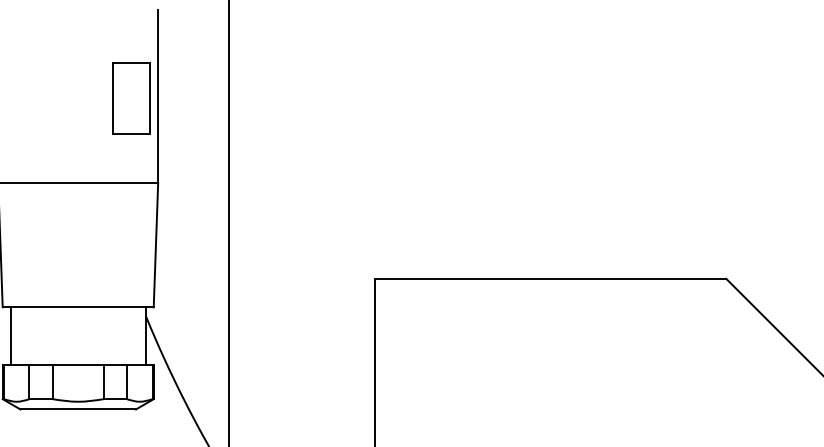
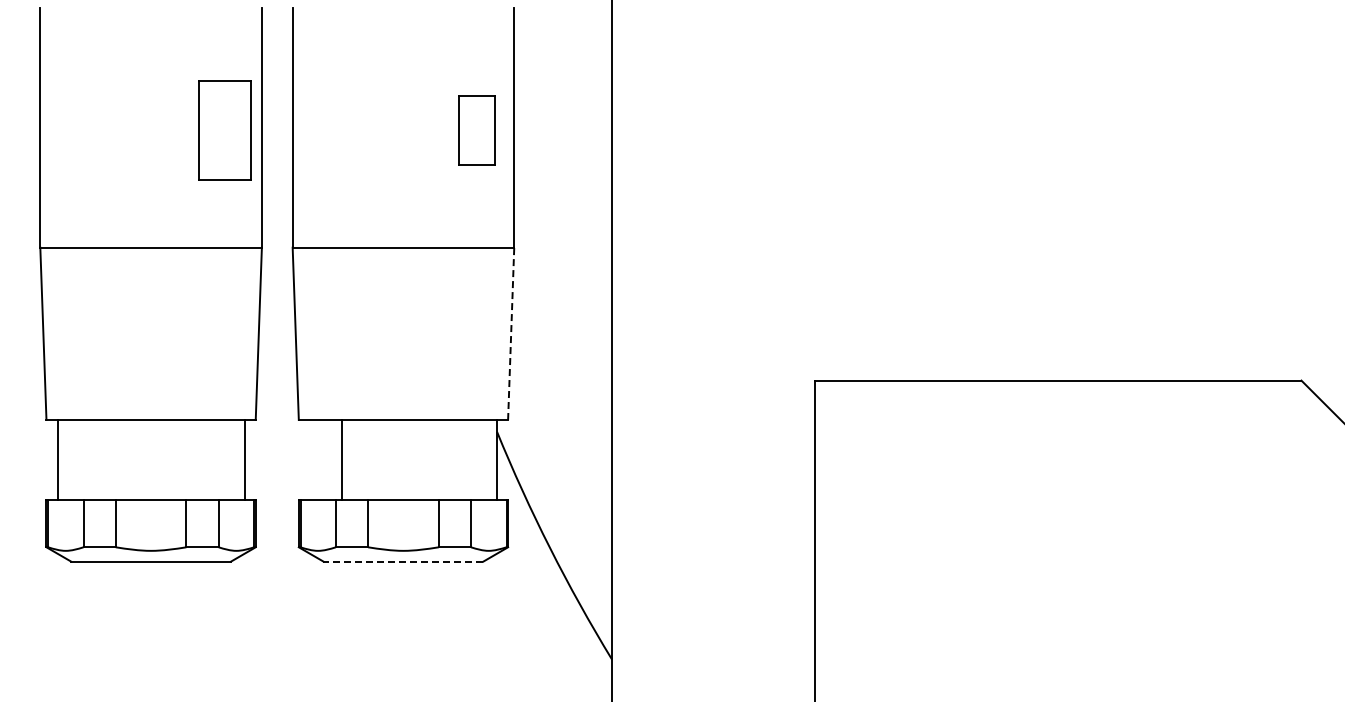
part: (131, 98) -> (477, 130), size x0.7
line: (156, 244) -> (511, 333), solid -> dashed
line: (10, 336) -> (341, 460), moved
line: (77, 409) -> (402, 561), solid -> dashed

